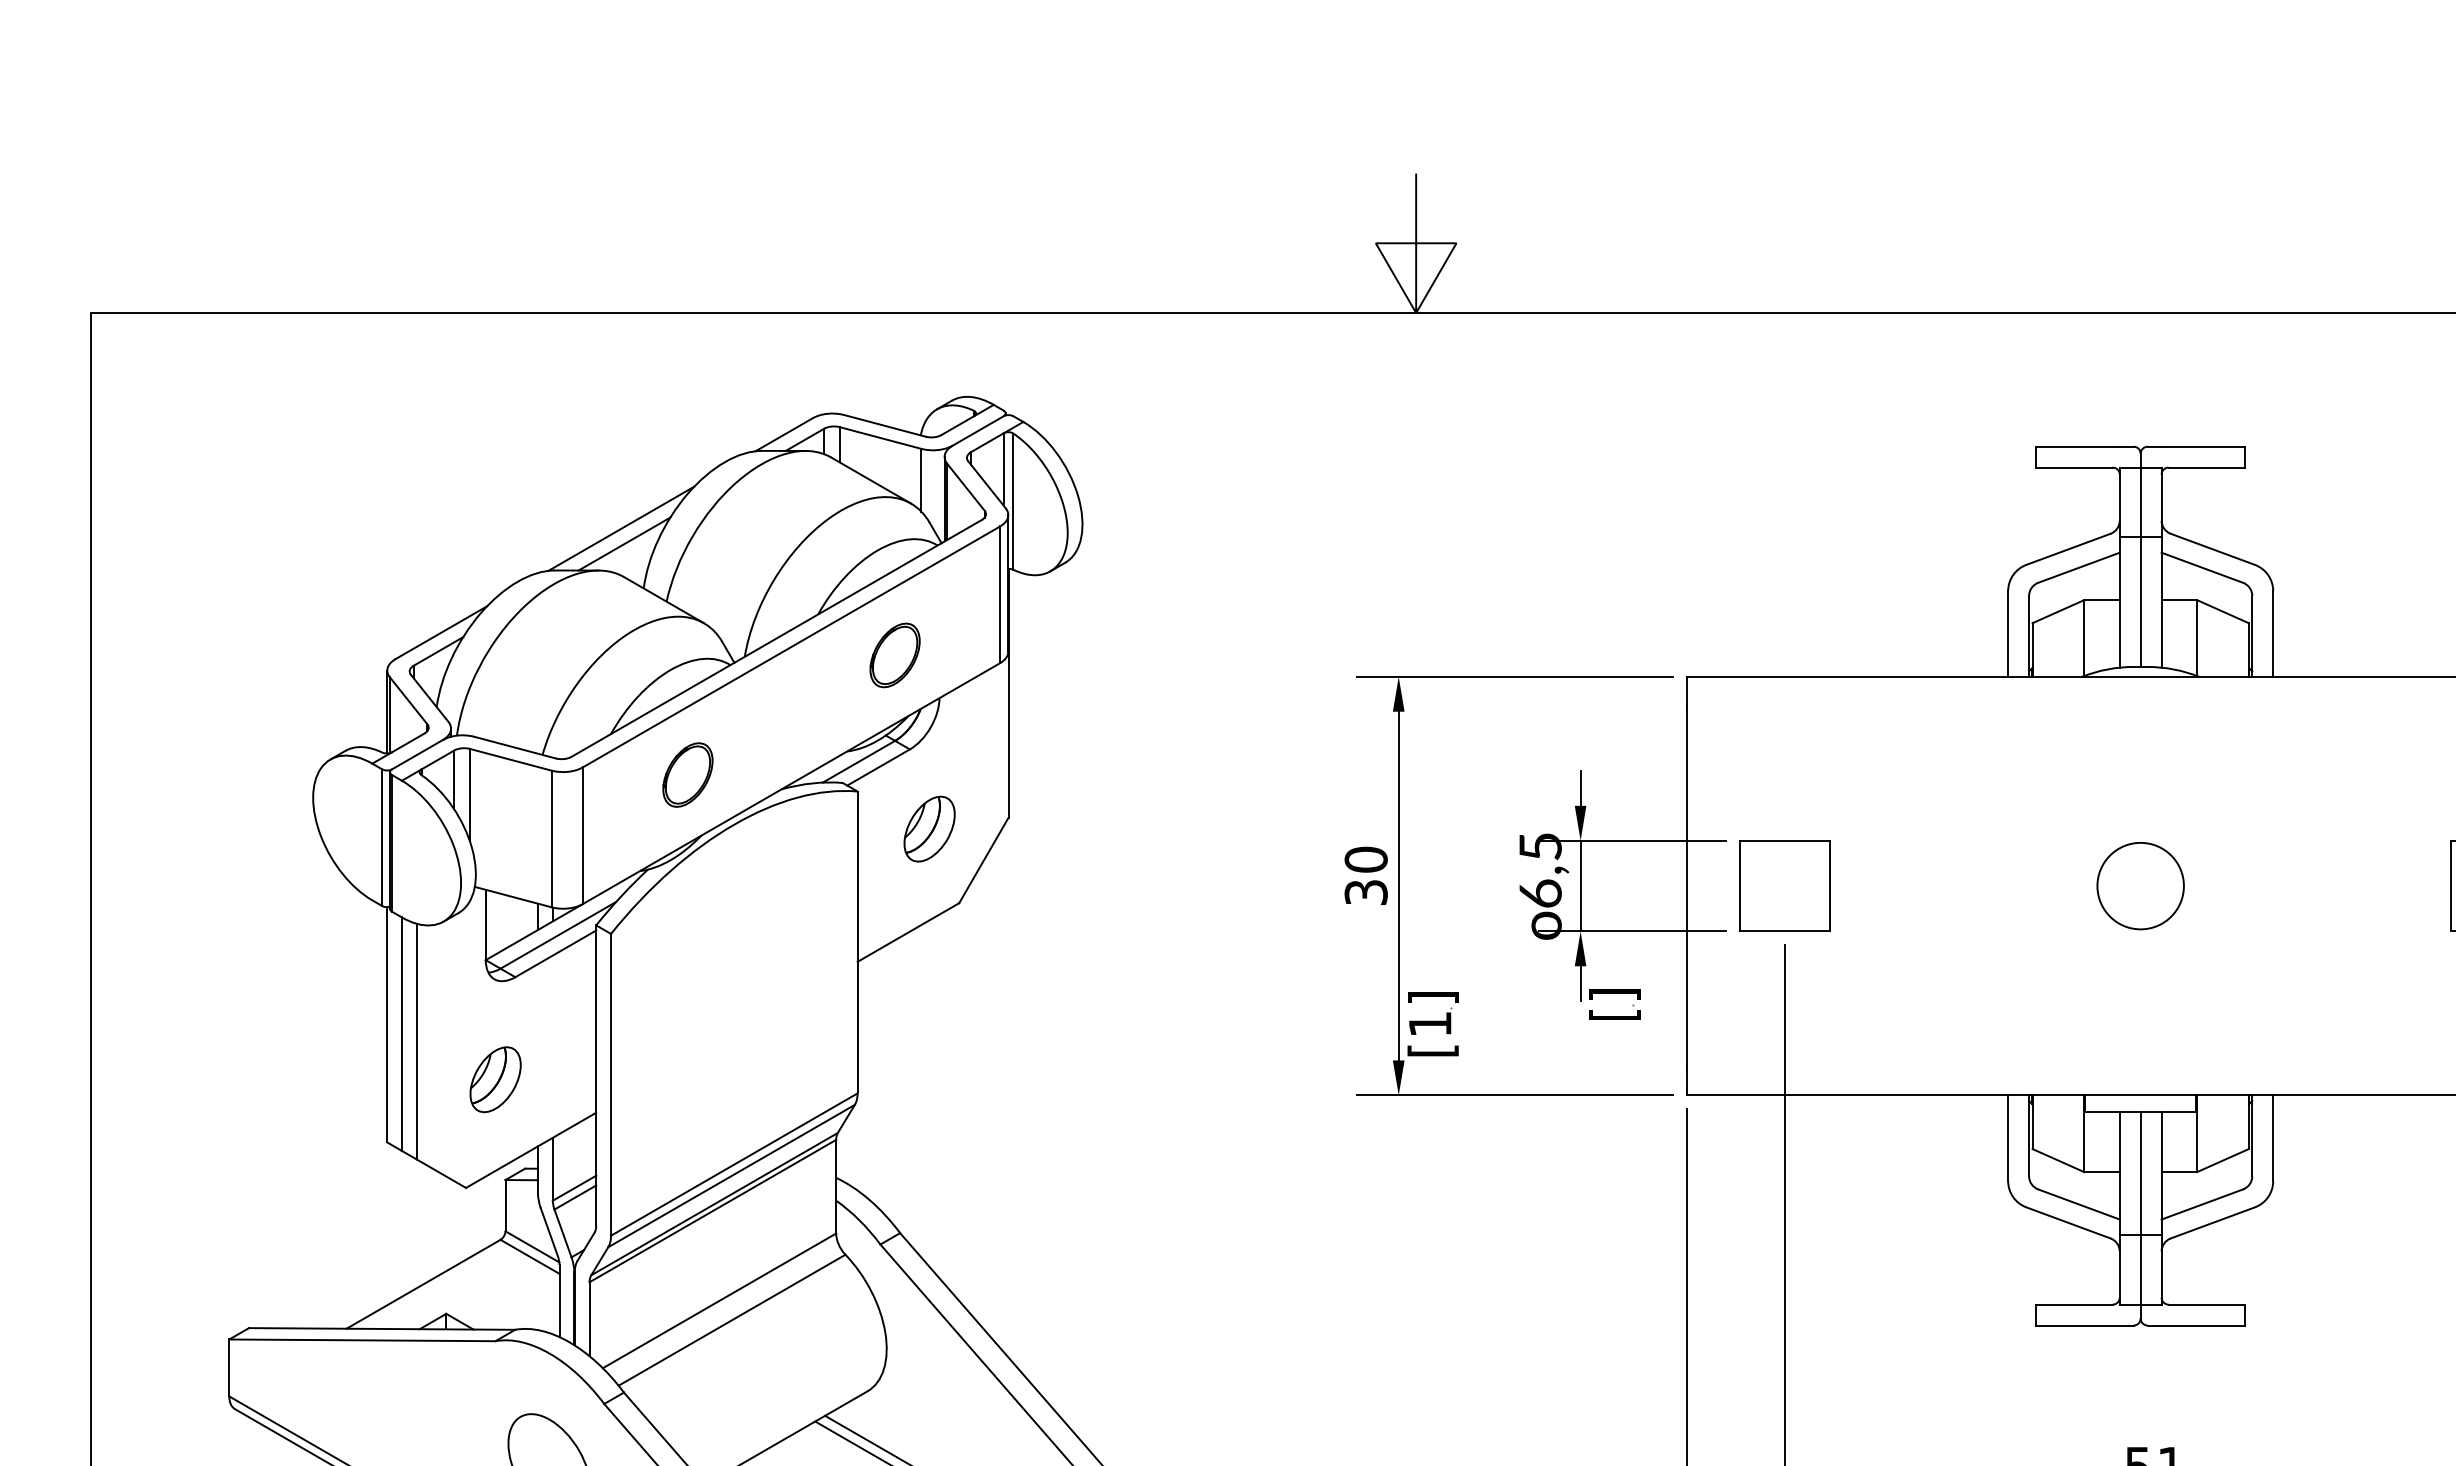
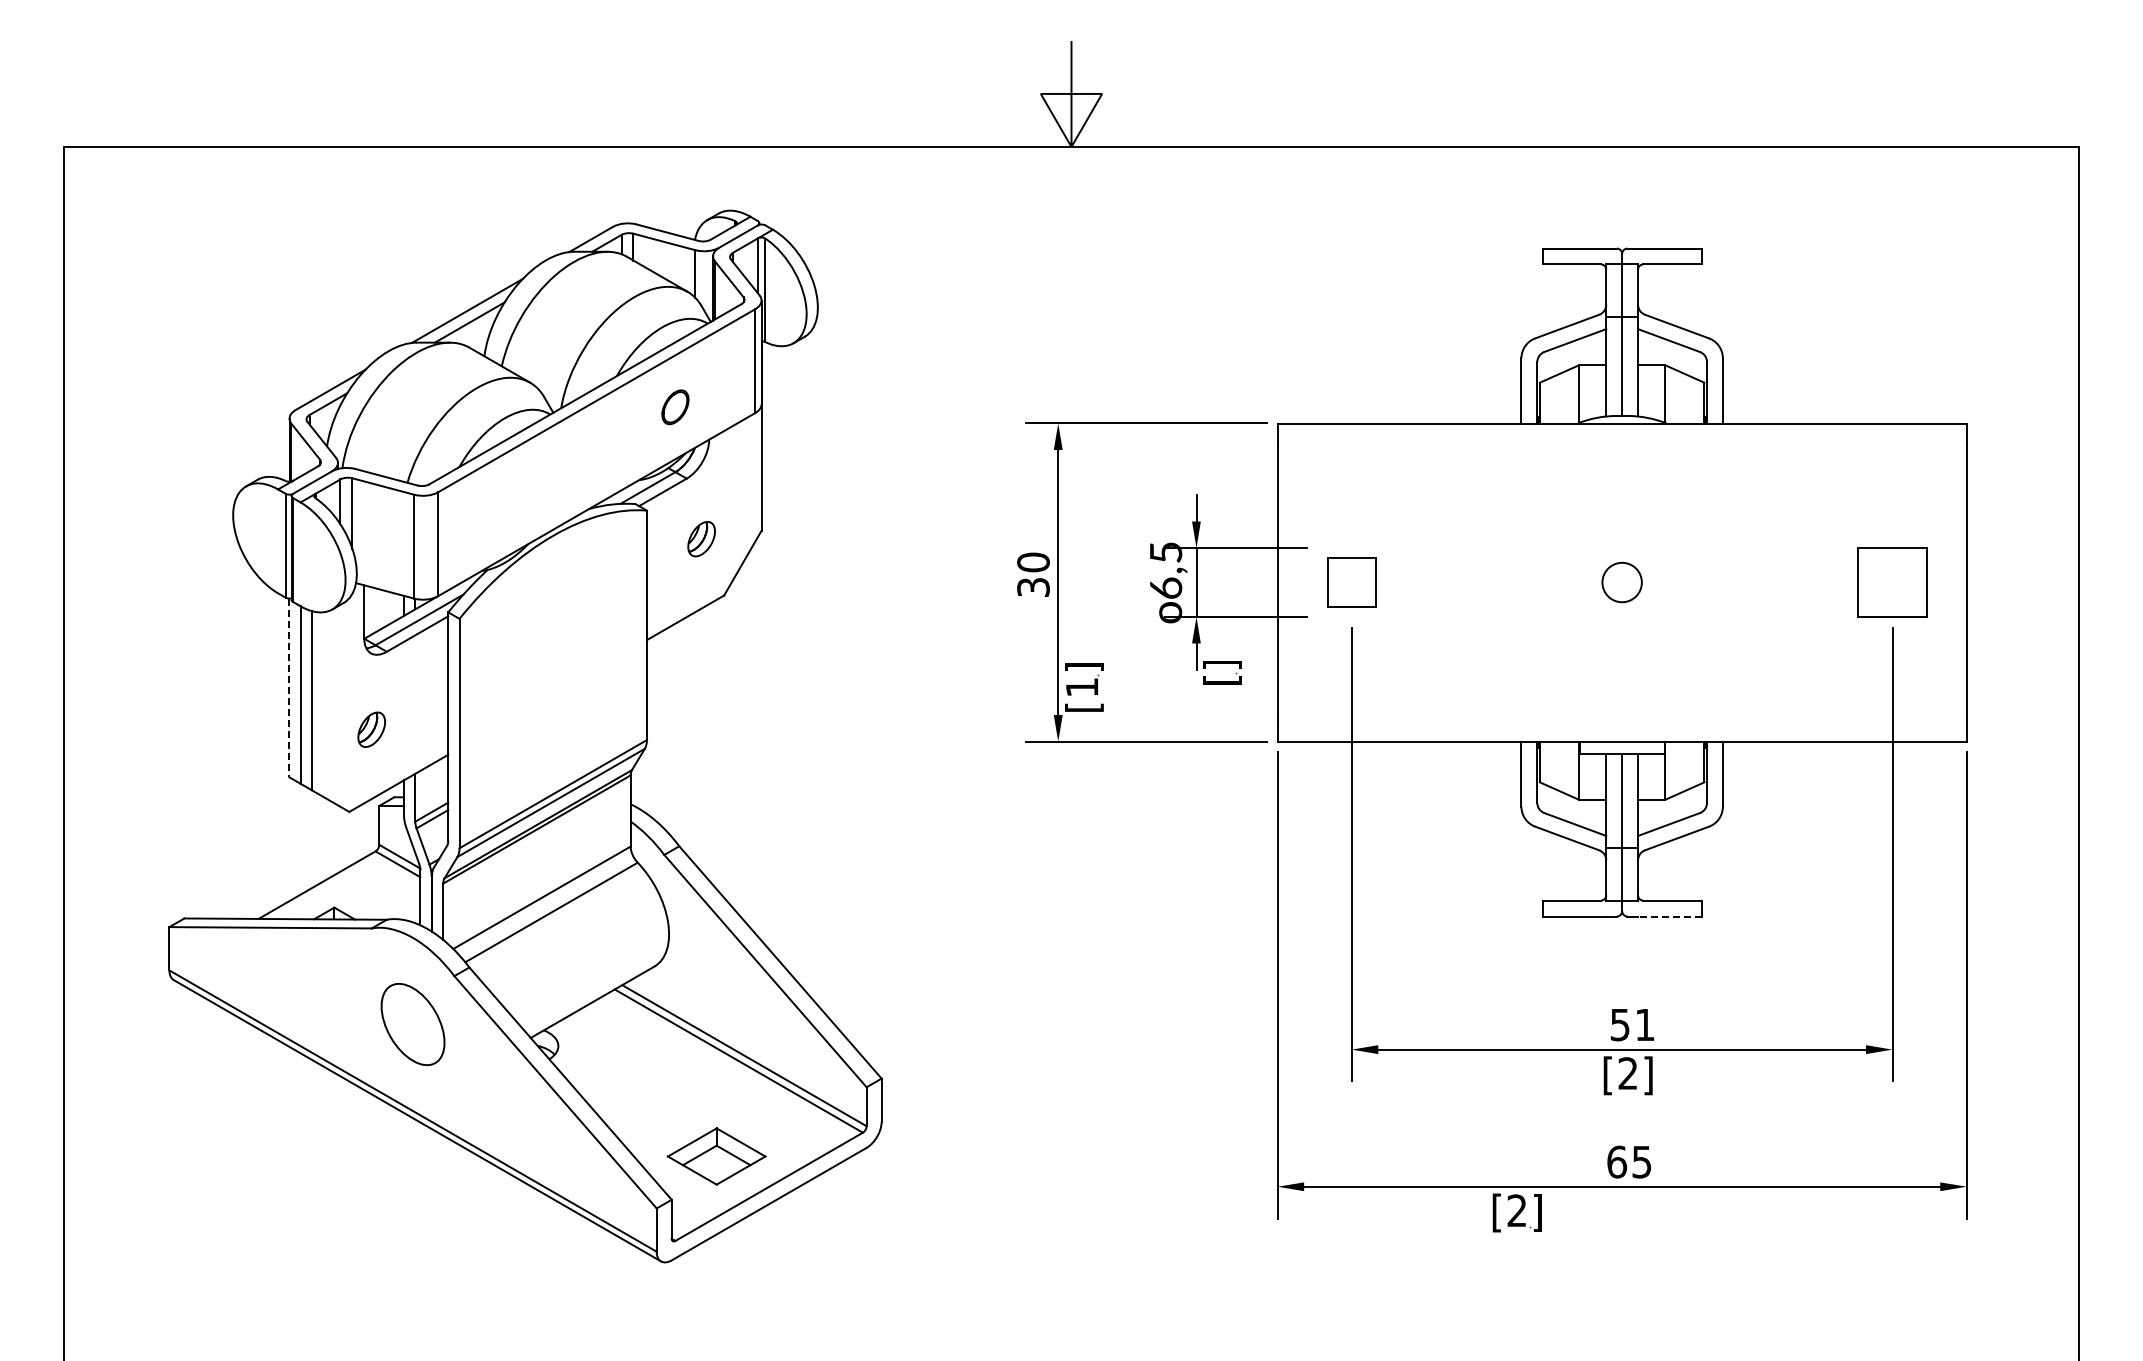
part: (895, 655) -> (675, 407), size x0.7
part: (687, 775) -> (517, 498), removed
part: (929, 828) -> (701, 538), size x0.7
part: (1784, 886) -> (1351, 582), size x0.7
circle: (2141, 886) -> (1622, 582), size x0.6
line: (387, 1025) -> (289, 688), solid -> dashed
part: (495, 1079) -> (371, 729), size x0.7
line: (2202, 1325) -> (1669, 916), solid -> dashed

